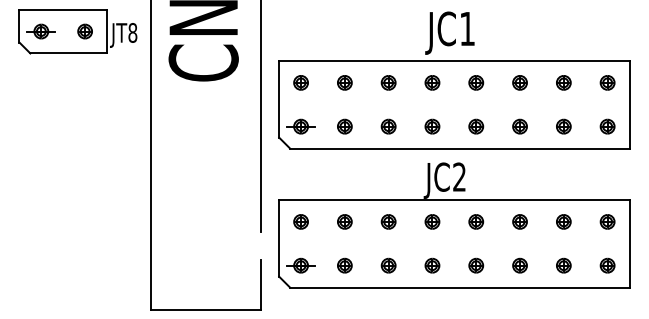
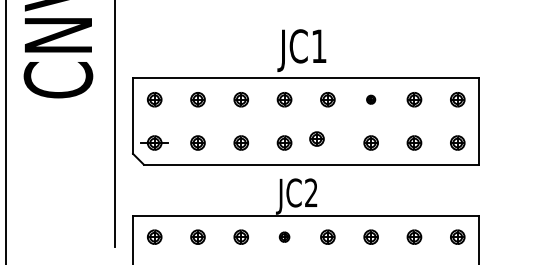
part: (519, 82) -> (370, 99), size x0.6
part: (476, 126) -> (317, 138), moved
part: (432, 221) -> (284, 236), size x0.7

